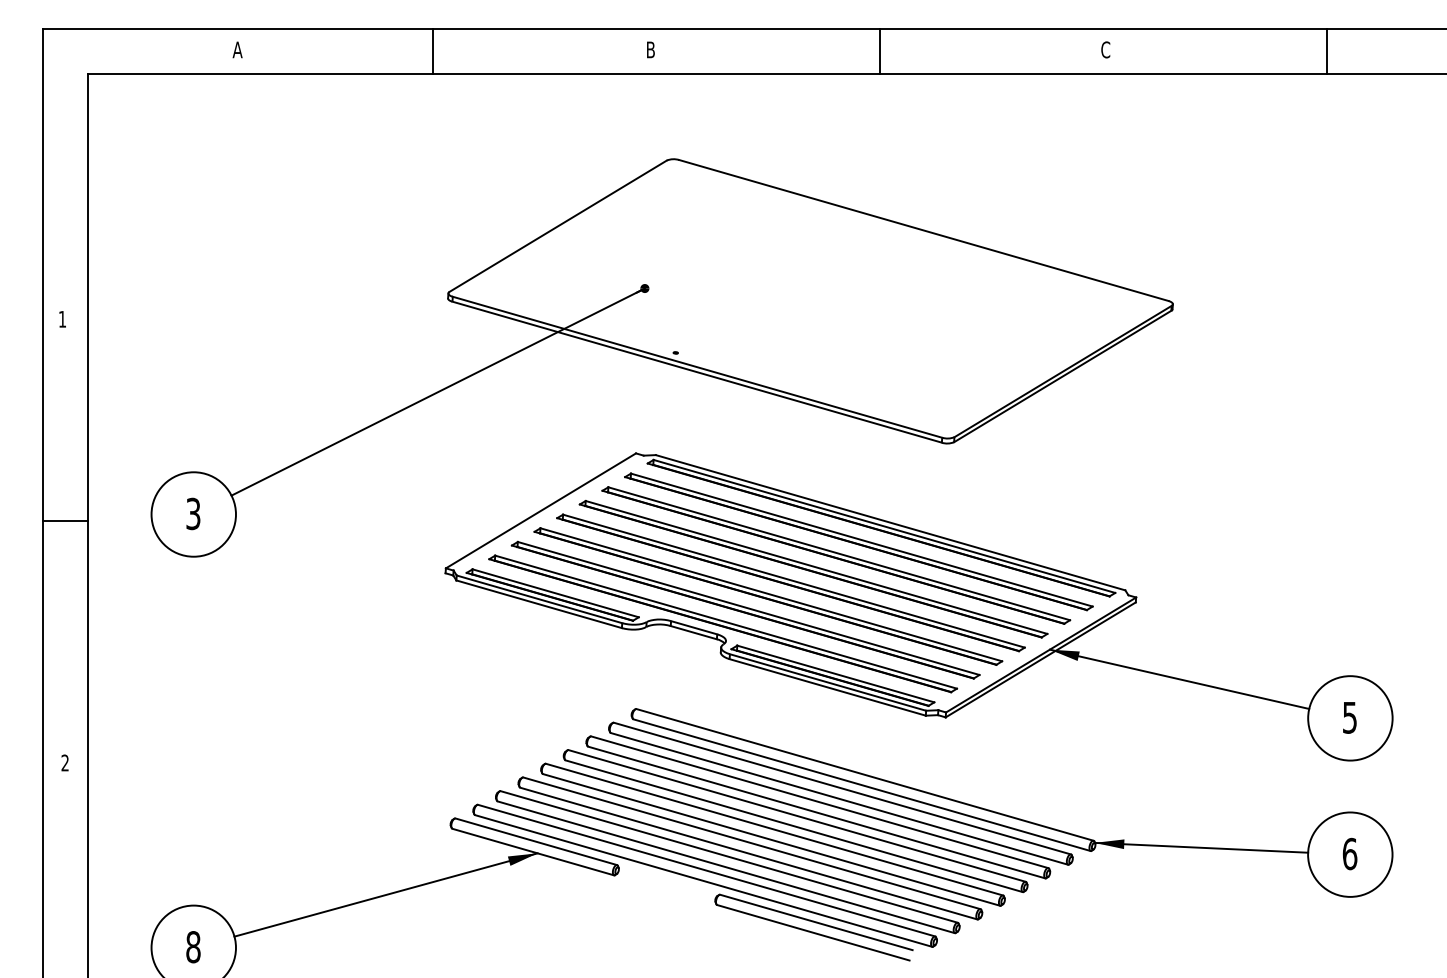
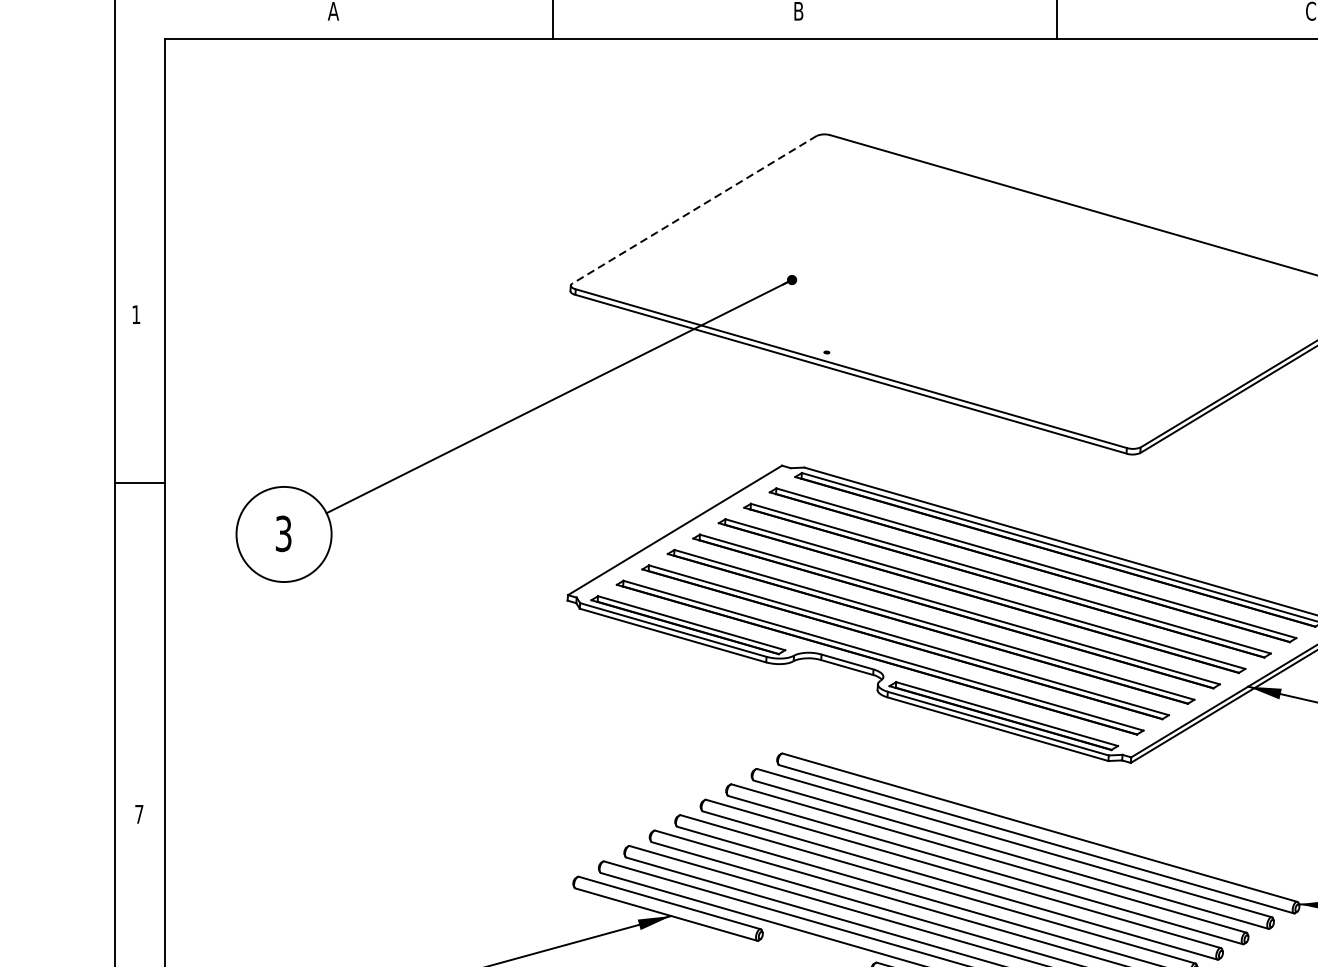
line: (558, 226) -> (694, 210), solid -> dashed
line: (65, 521) -> (139, 482), moved
text: (64, 762) -> (138, 813), 2 -> 7

